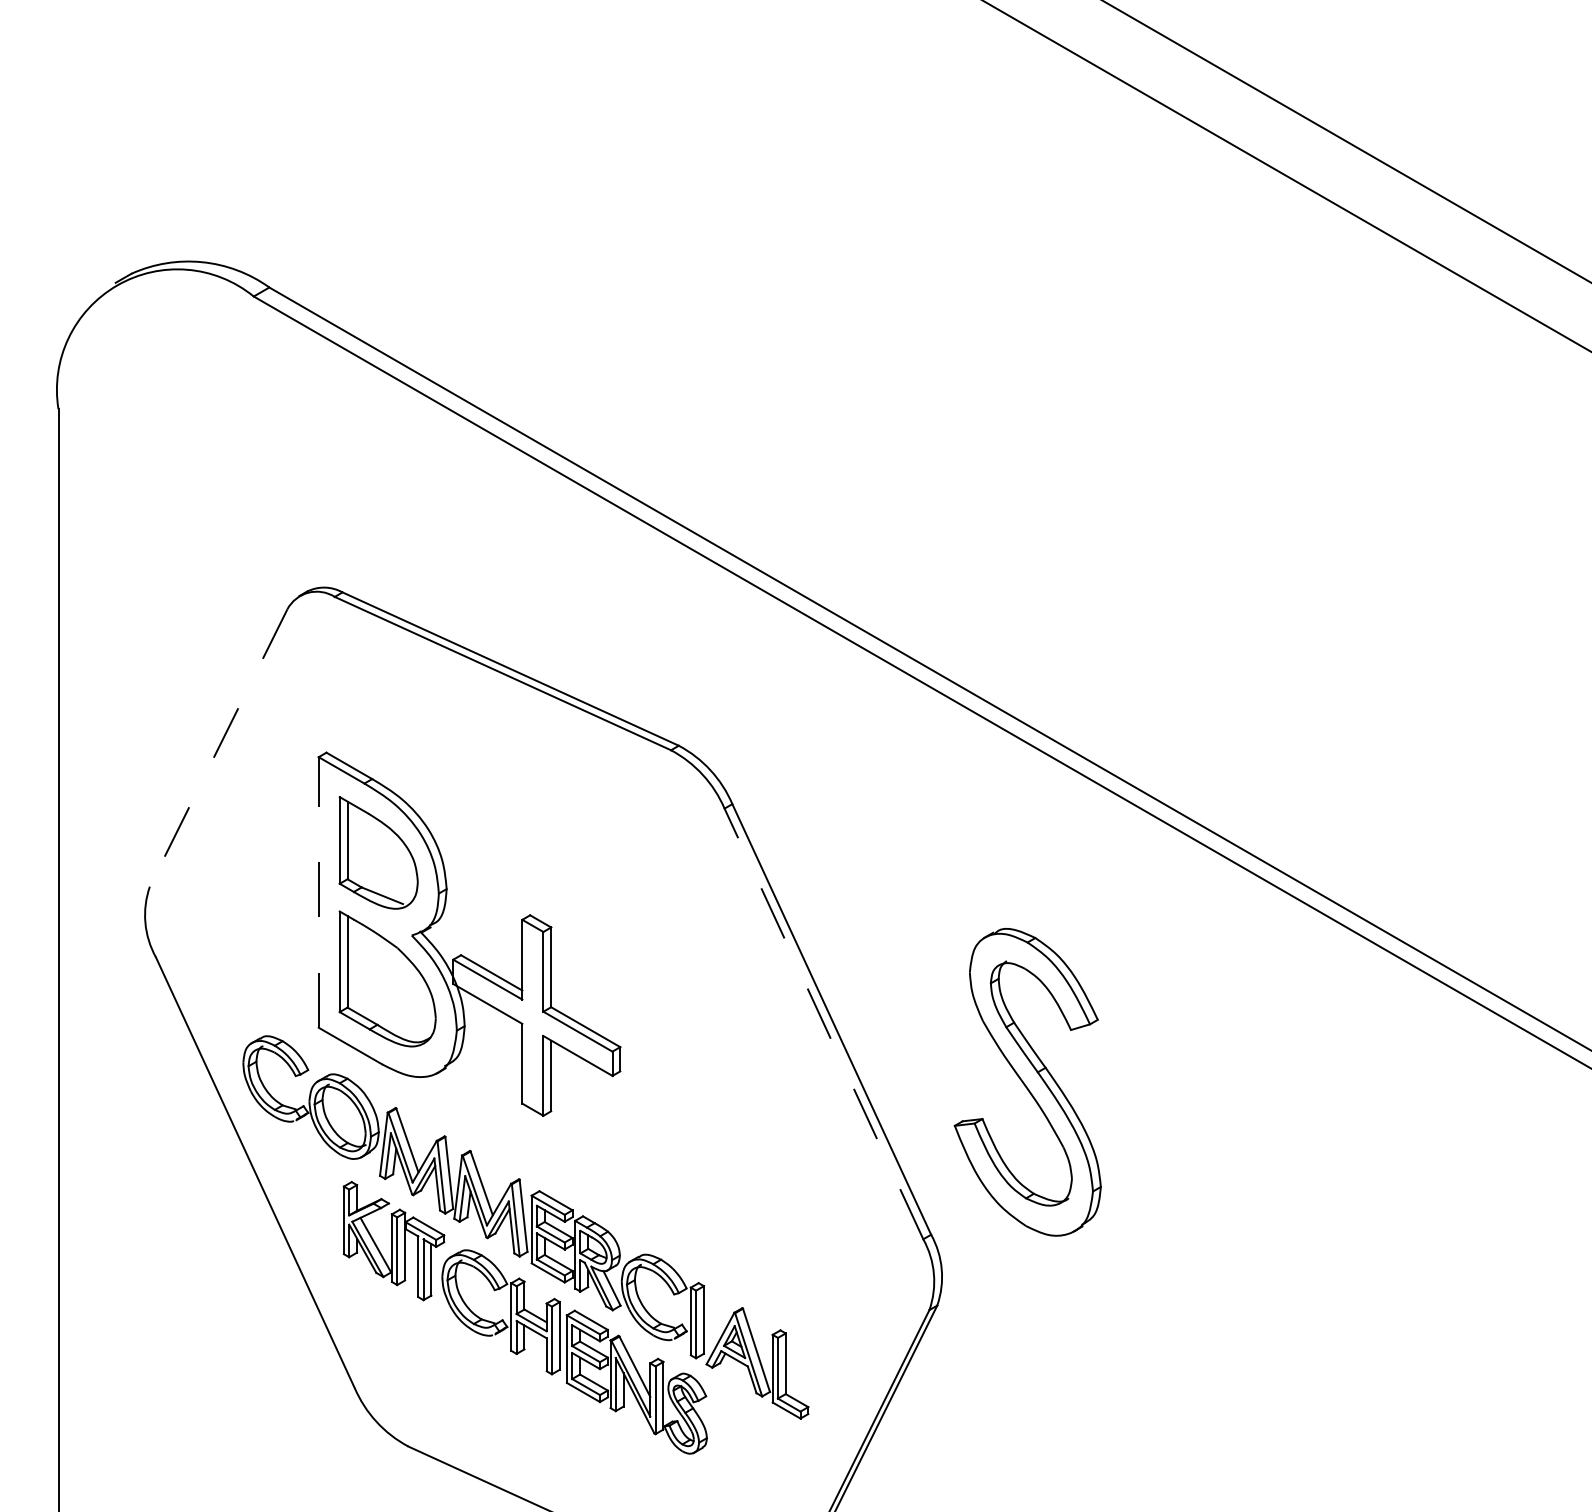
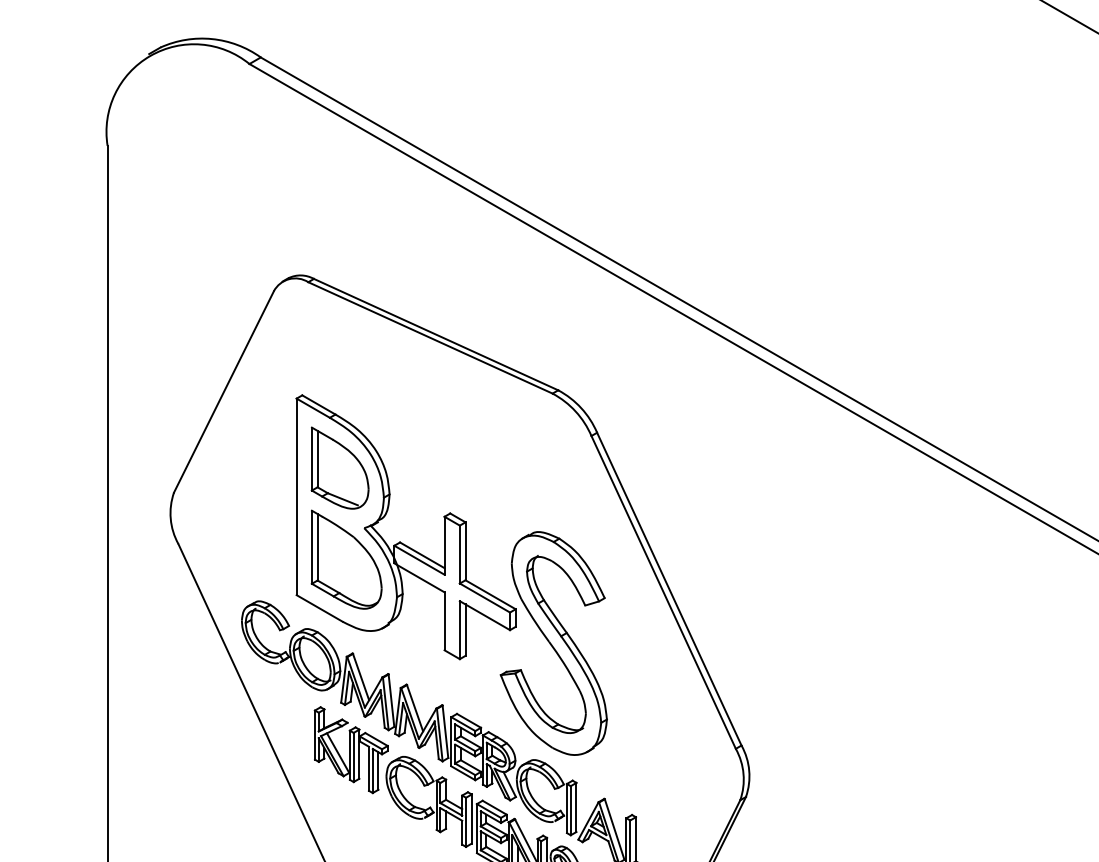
line: (218, 748) -> (223, 392), dashed -> solid
line: (318, 891) -> (296, 496), dashed -> solid
line: (823, 1023) -> (663, 592), dashed -> solid
part: (1027, 1082) -> (553, 643), moved

